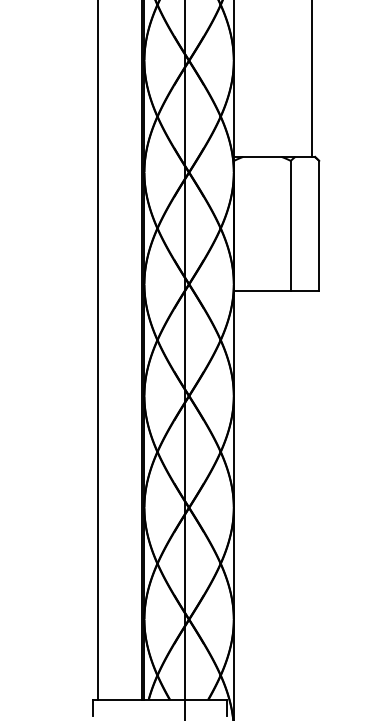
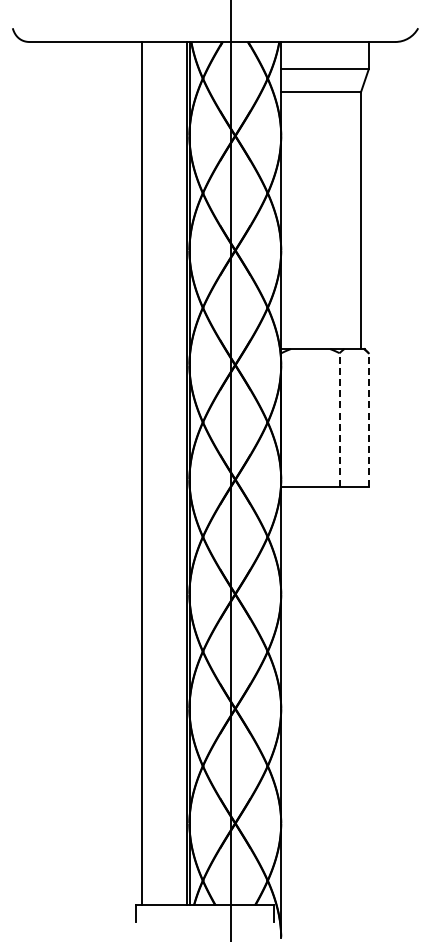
line: (290, 225) -> (339, 419), solid -> dashed
line: (318, 225) -> (368, 419), solid -> dashed

